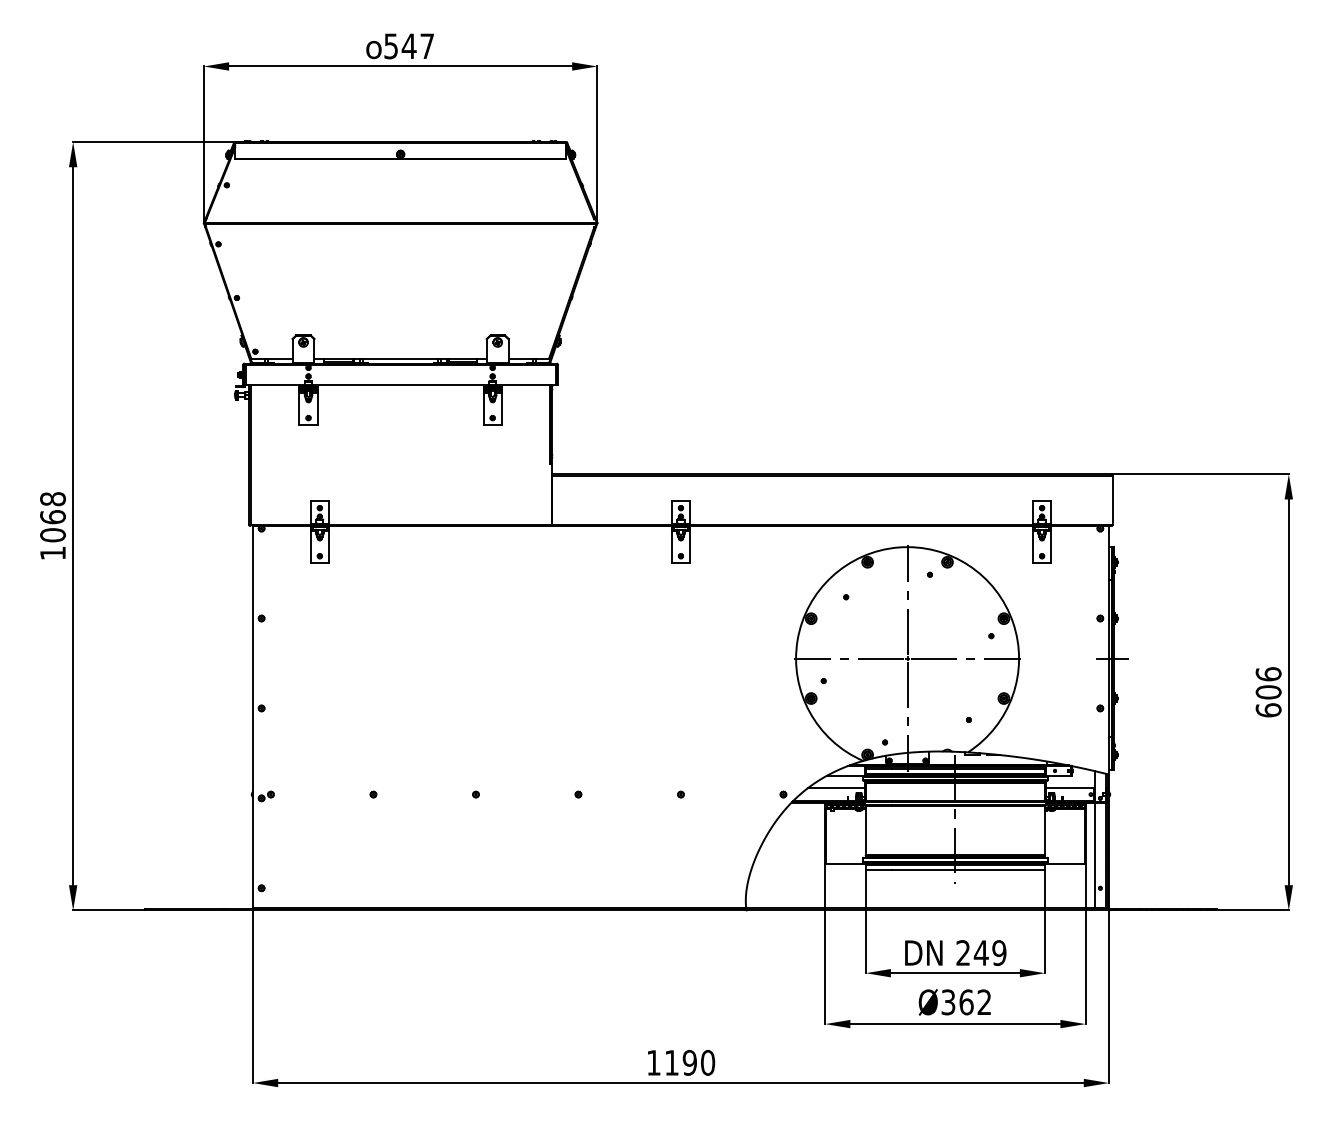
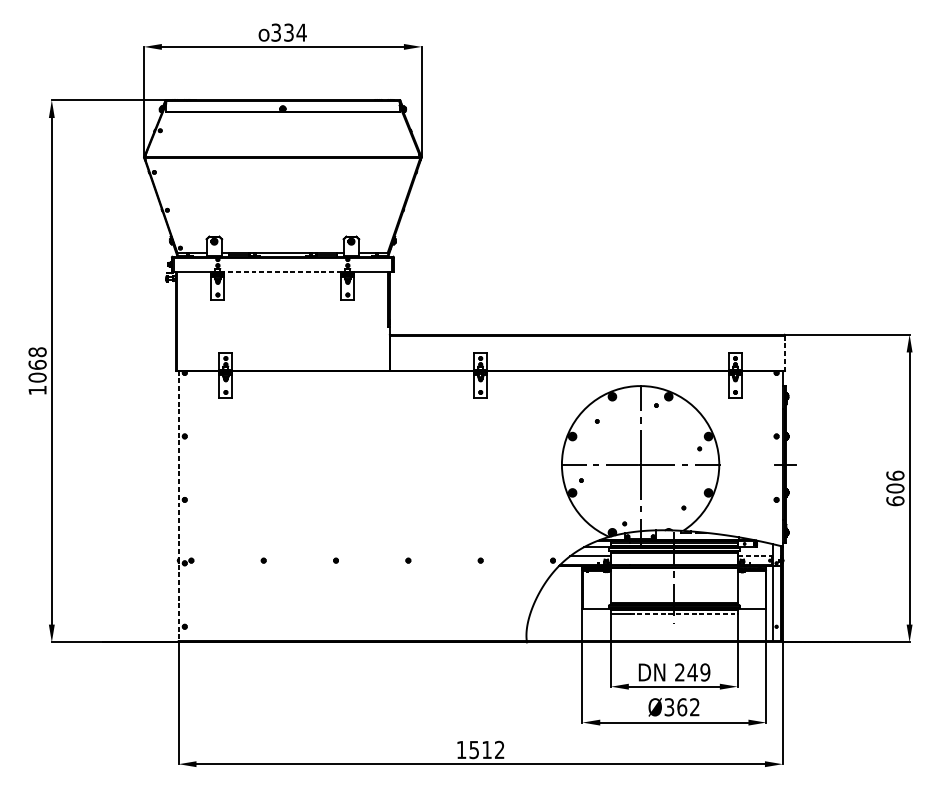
text: (409, 46) -> (289, 32), 547 -> 334
line: (401, 385) -> (283, 272), solid -> dashed
line: (1112, 500) -> (785, 353), solid -> dashed
line: (252, 717) -> (178, 506), solid -> dashed
line: (1069, 788) -> (754, 556), solid -> dashed
line: (968, 869) -> (683, 613), solid -> dashed
text: (690, 1062) -> (487, 749), 1190 -> 1512

